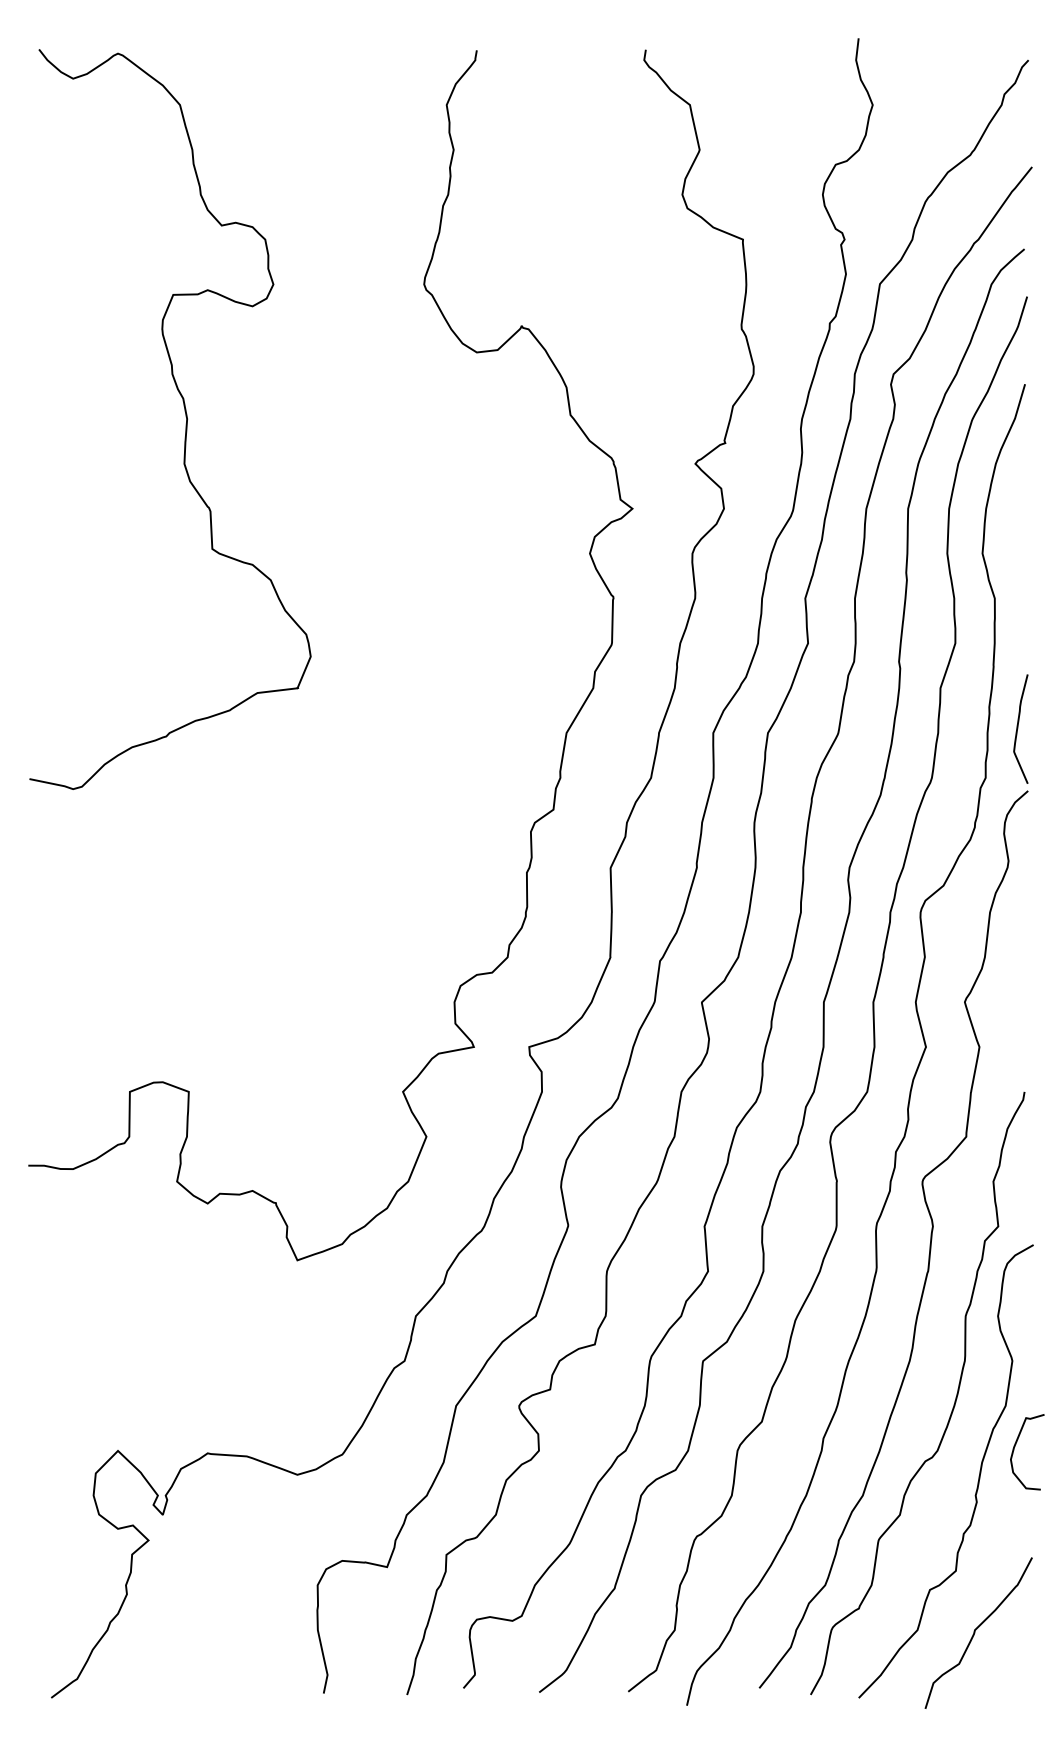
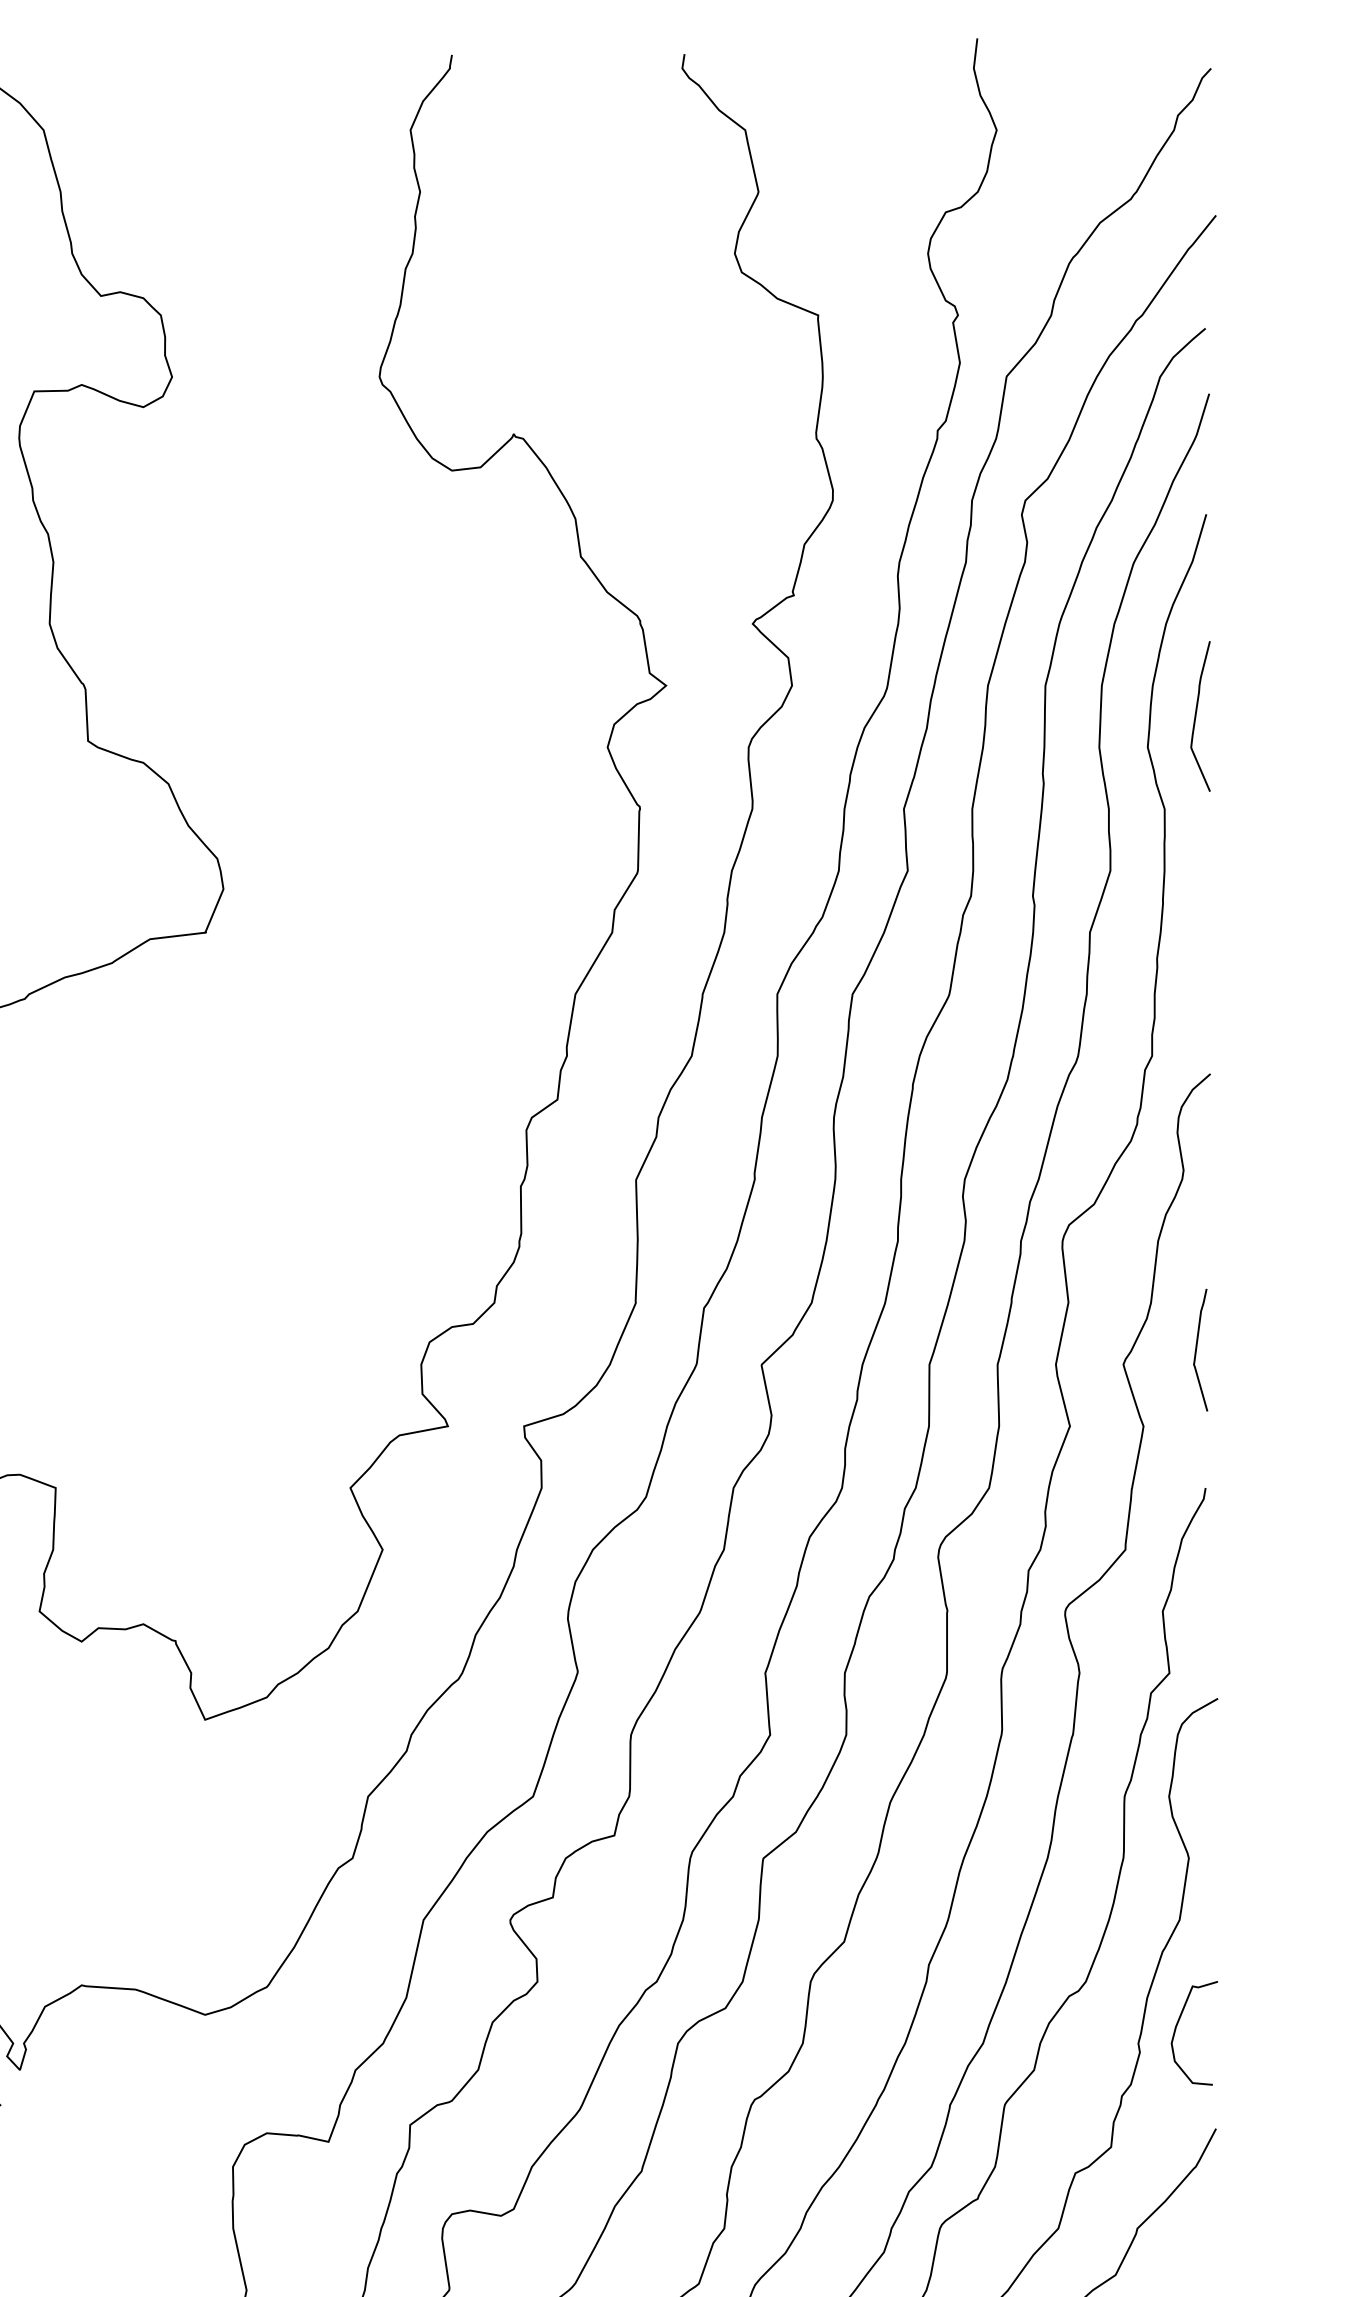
curve: (1018, 728) -> (1197, 715), moved
curve: (1018, 991) -> (1197, 1349), added
curve: (1014, 1450) -> (1176, 2030), moved

